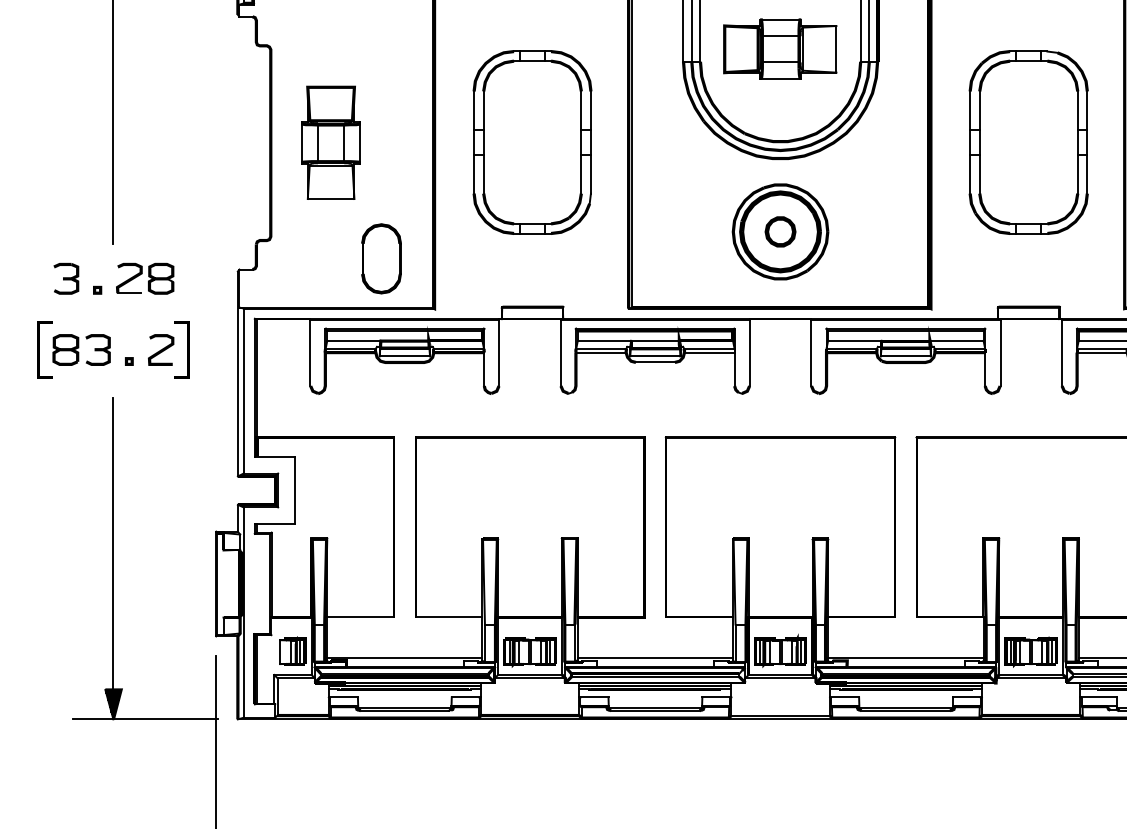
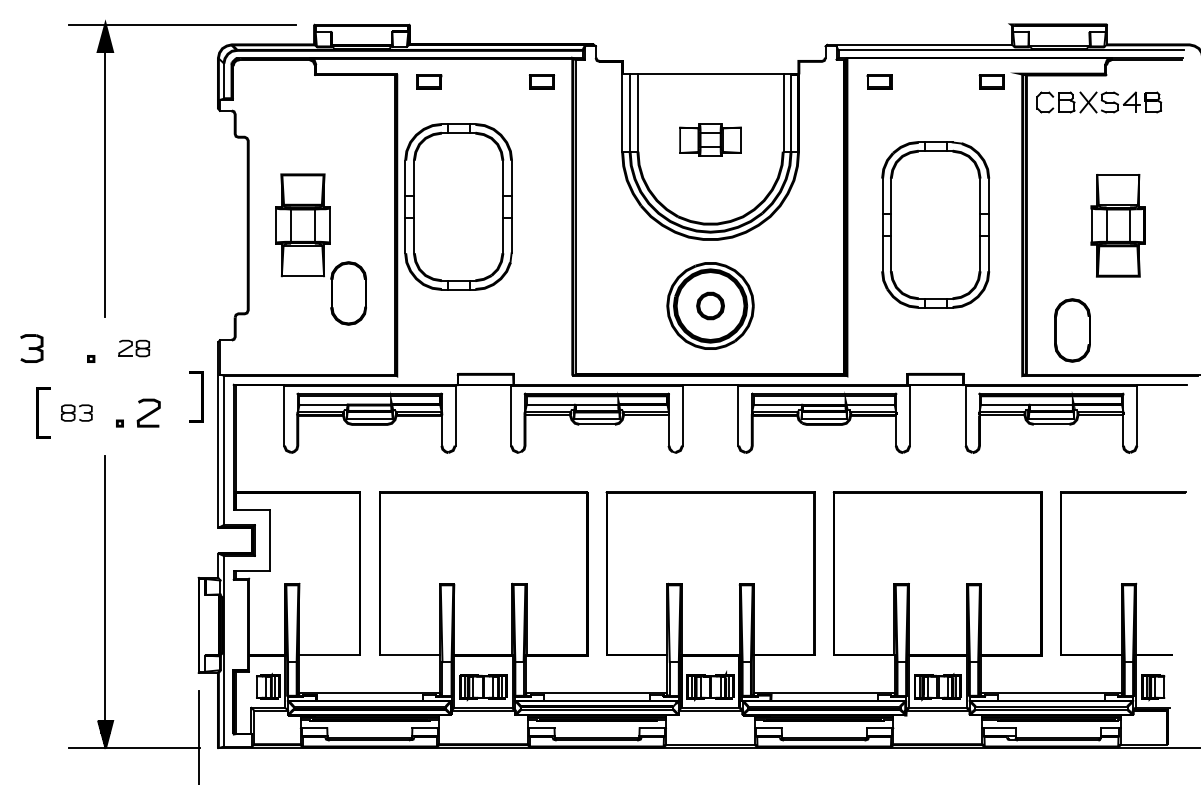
part: (780, 48) -> (710, 139), size x0.6
part: (532, 142) -> (458, 206), moved
part: (381, 258) -> (348, 293), moved
part: (65, 278) -> (31, 348), moved
part: (144, 278) -> (133, 348), size x0.6
part: (81, 349) -> (76, 412), size x0.6
line: (187, 349) -> (201, 396), moved

